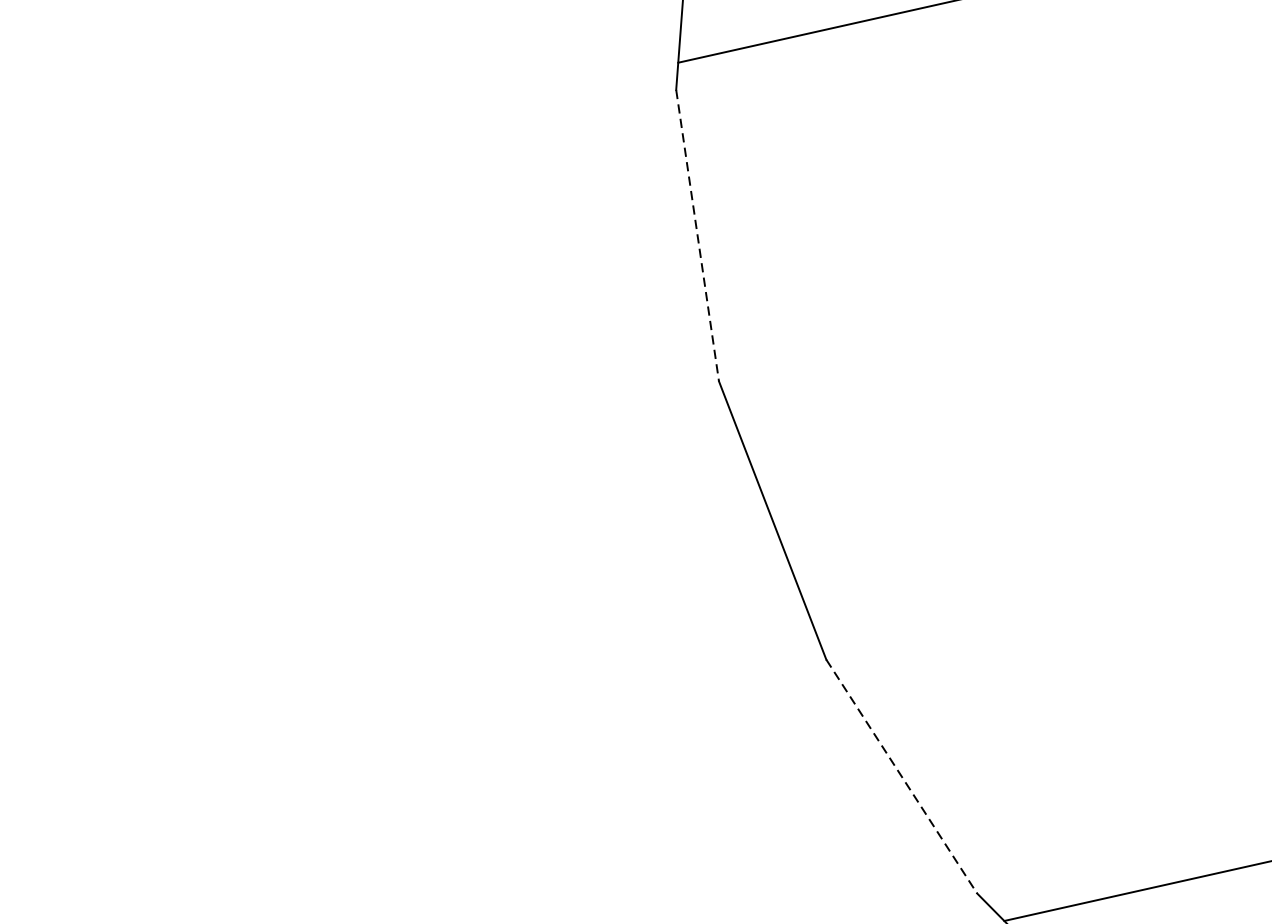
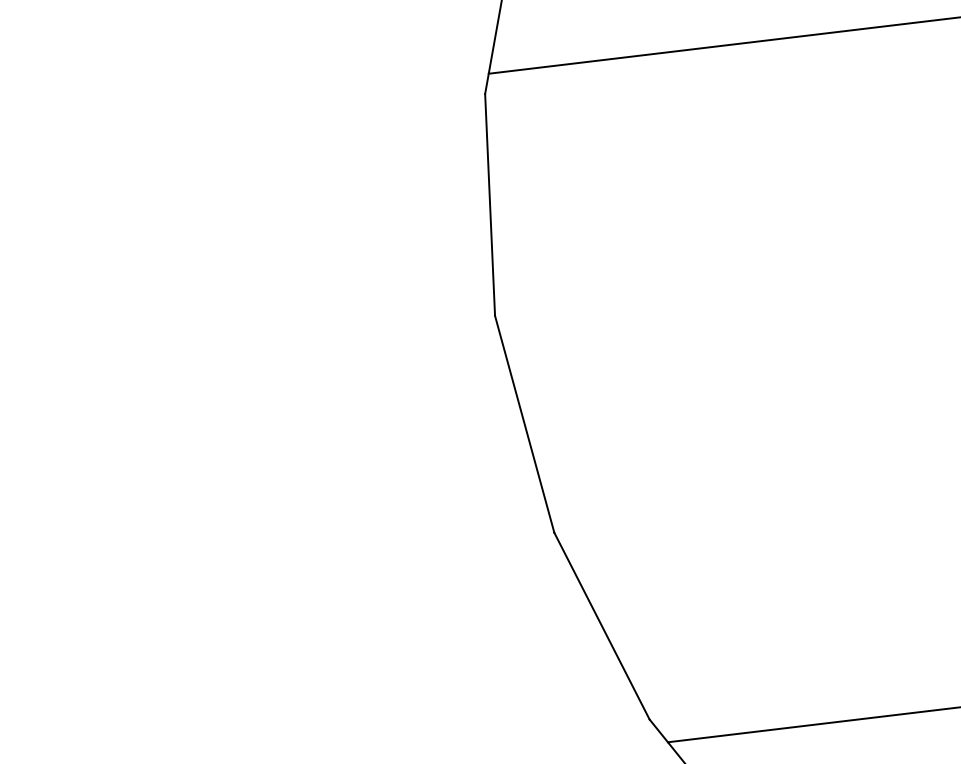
line: (698, 236) -> (490, 205), dashed -> solid
line: (901, 777) -> (601, 626), dashed -> solid

